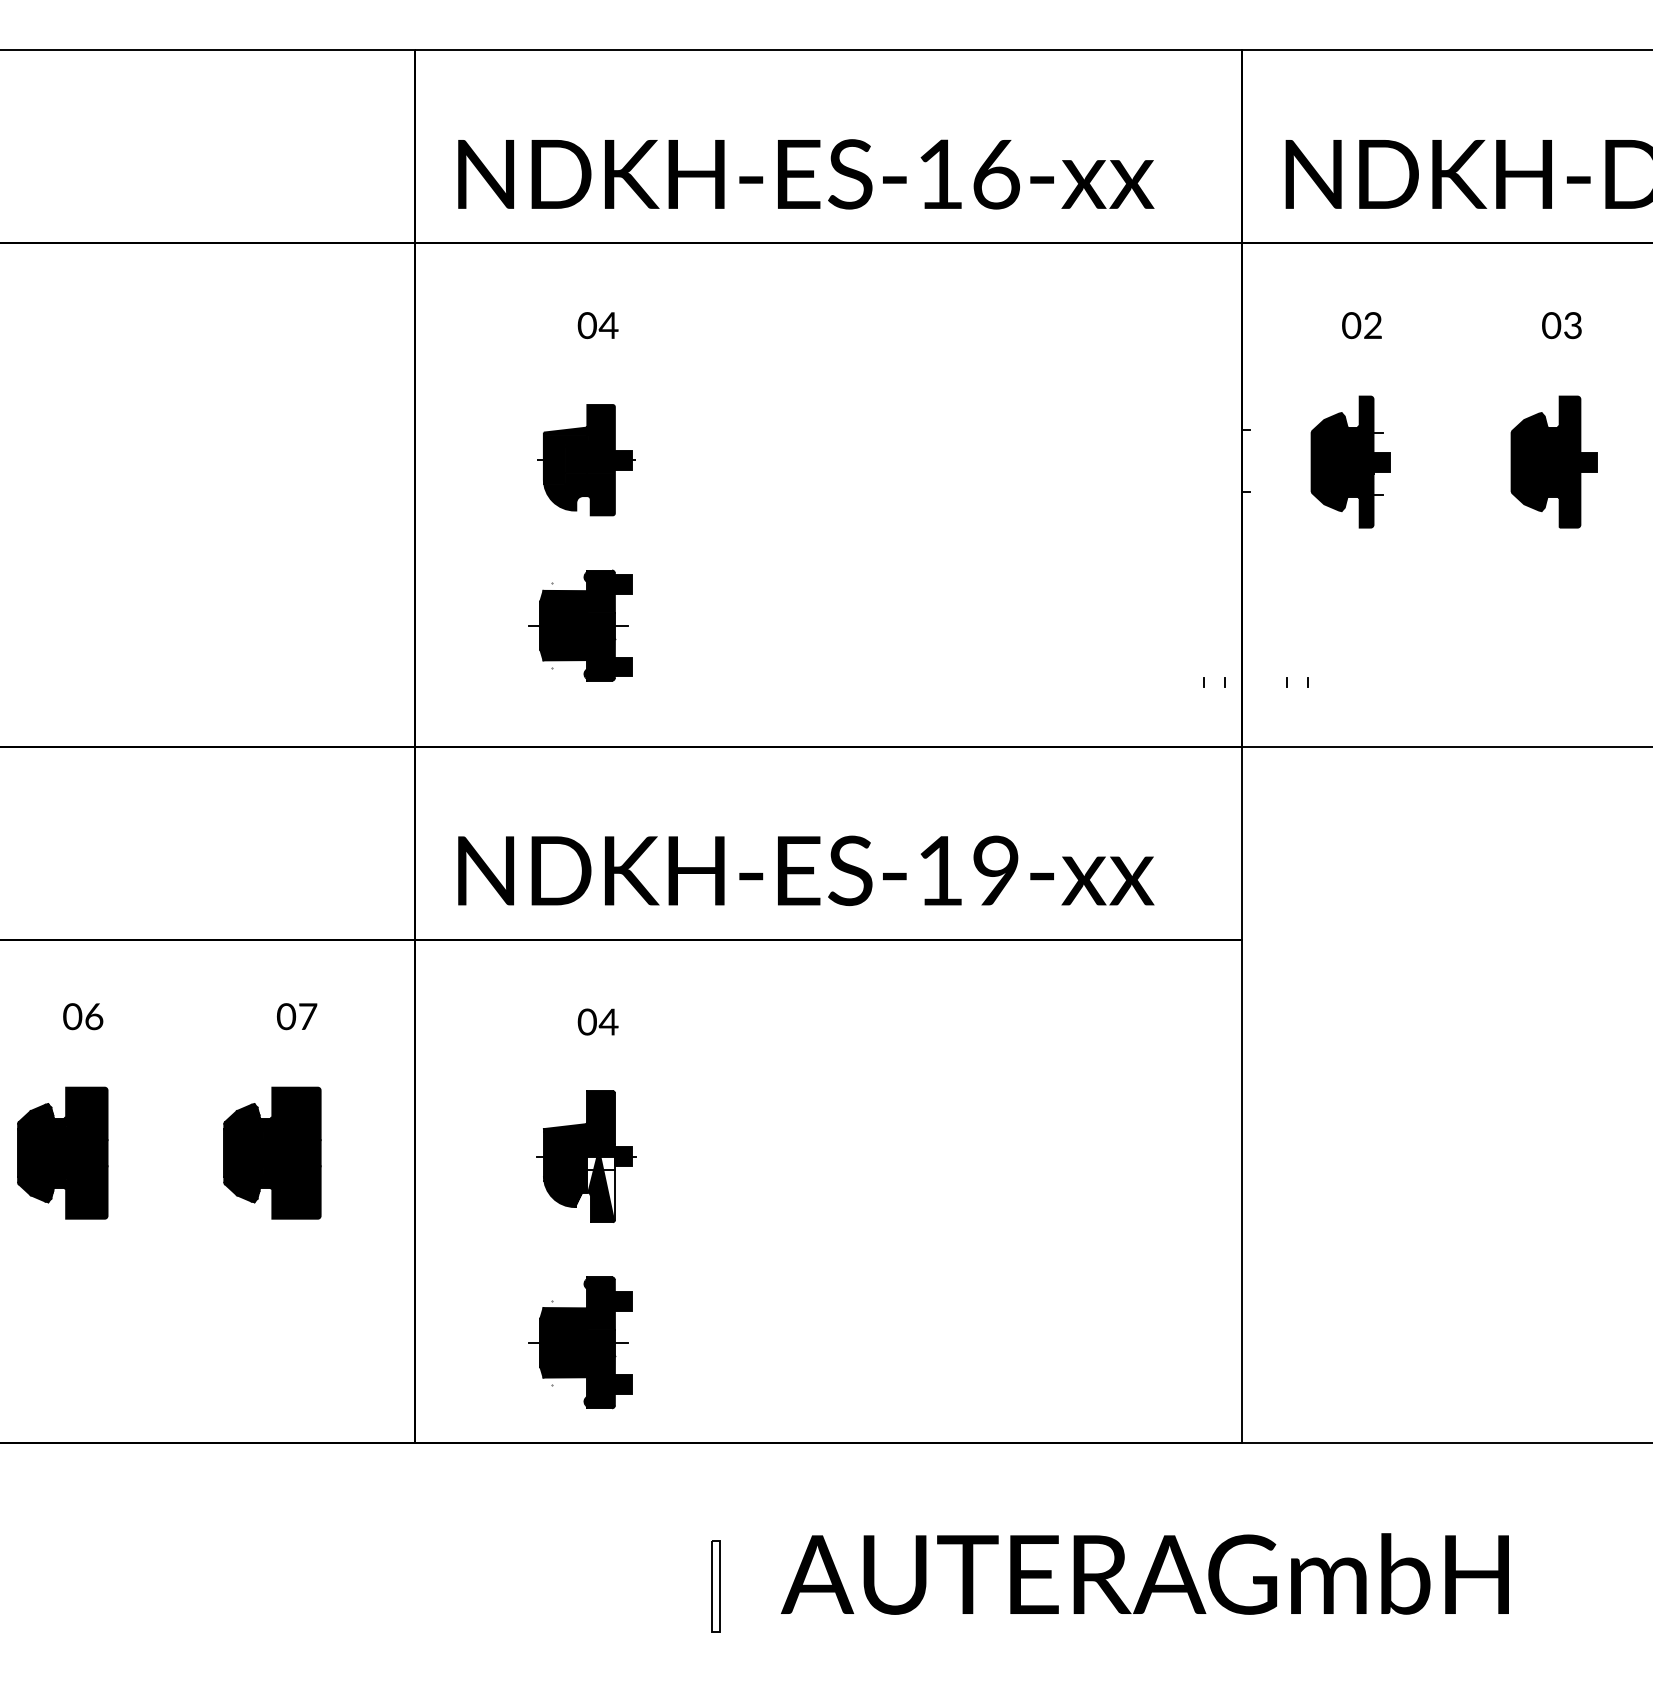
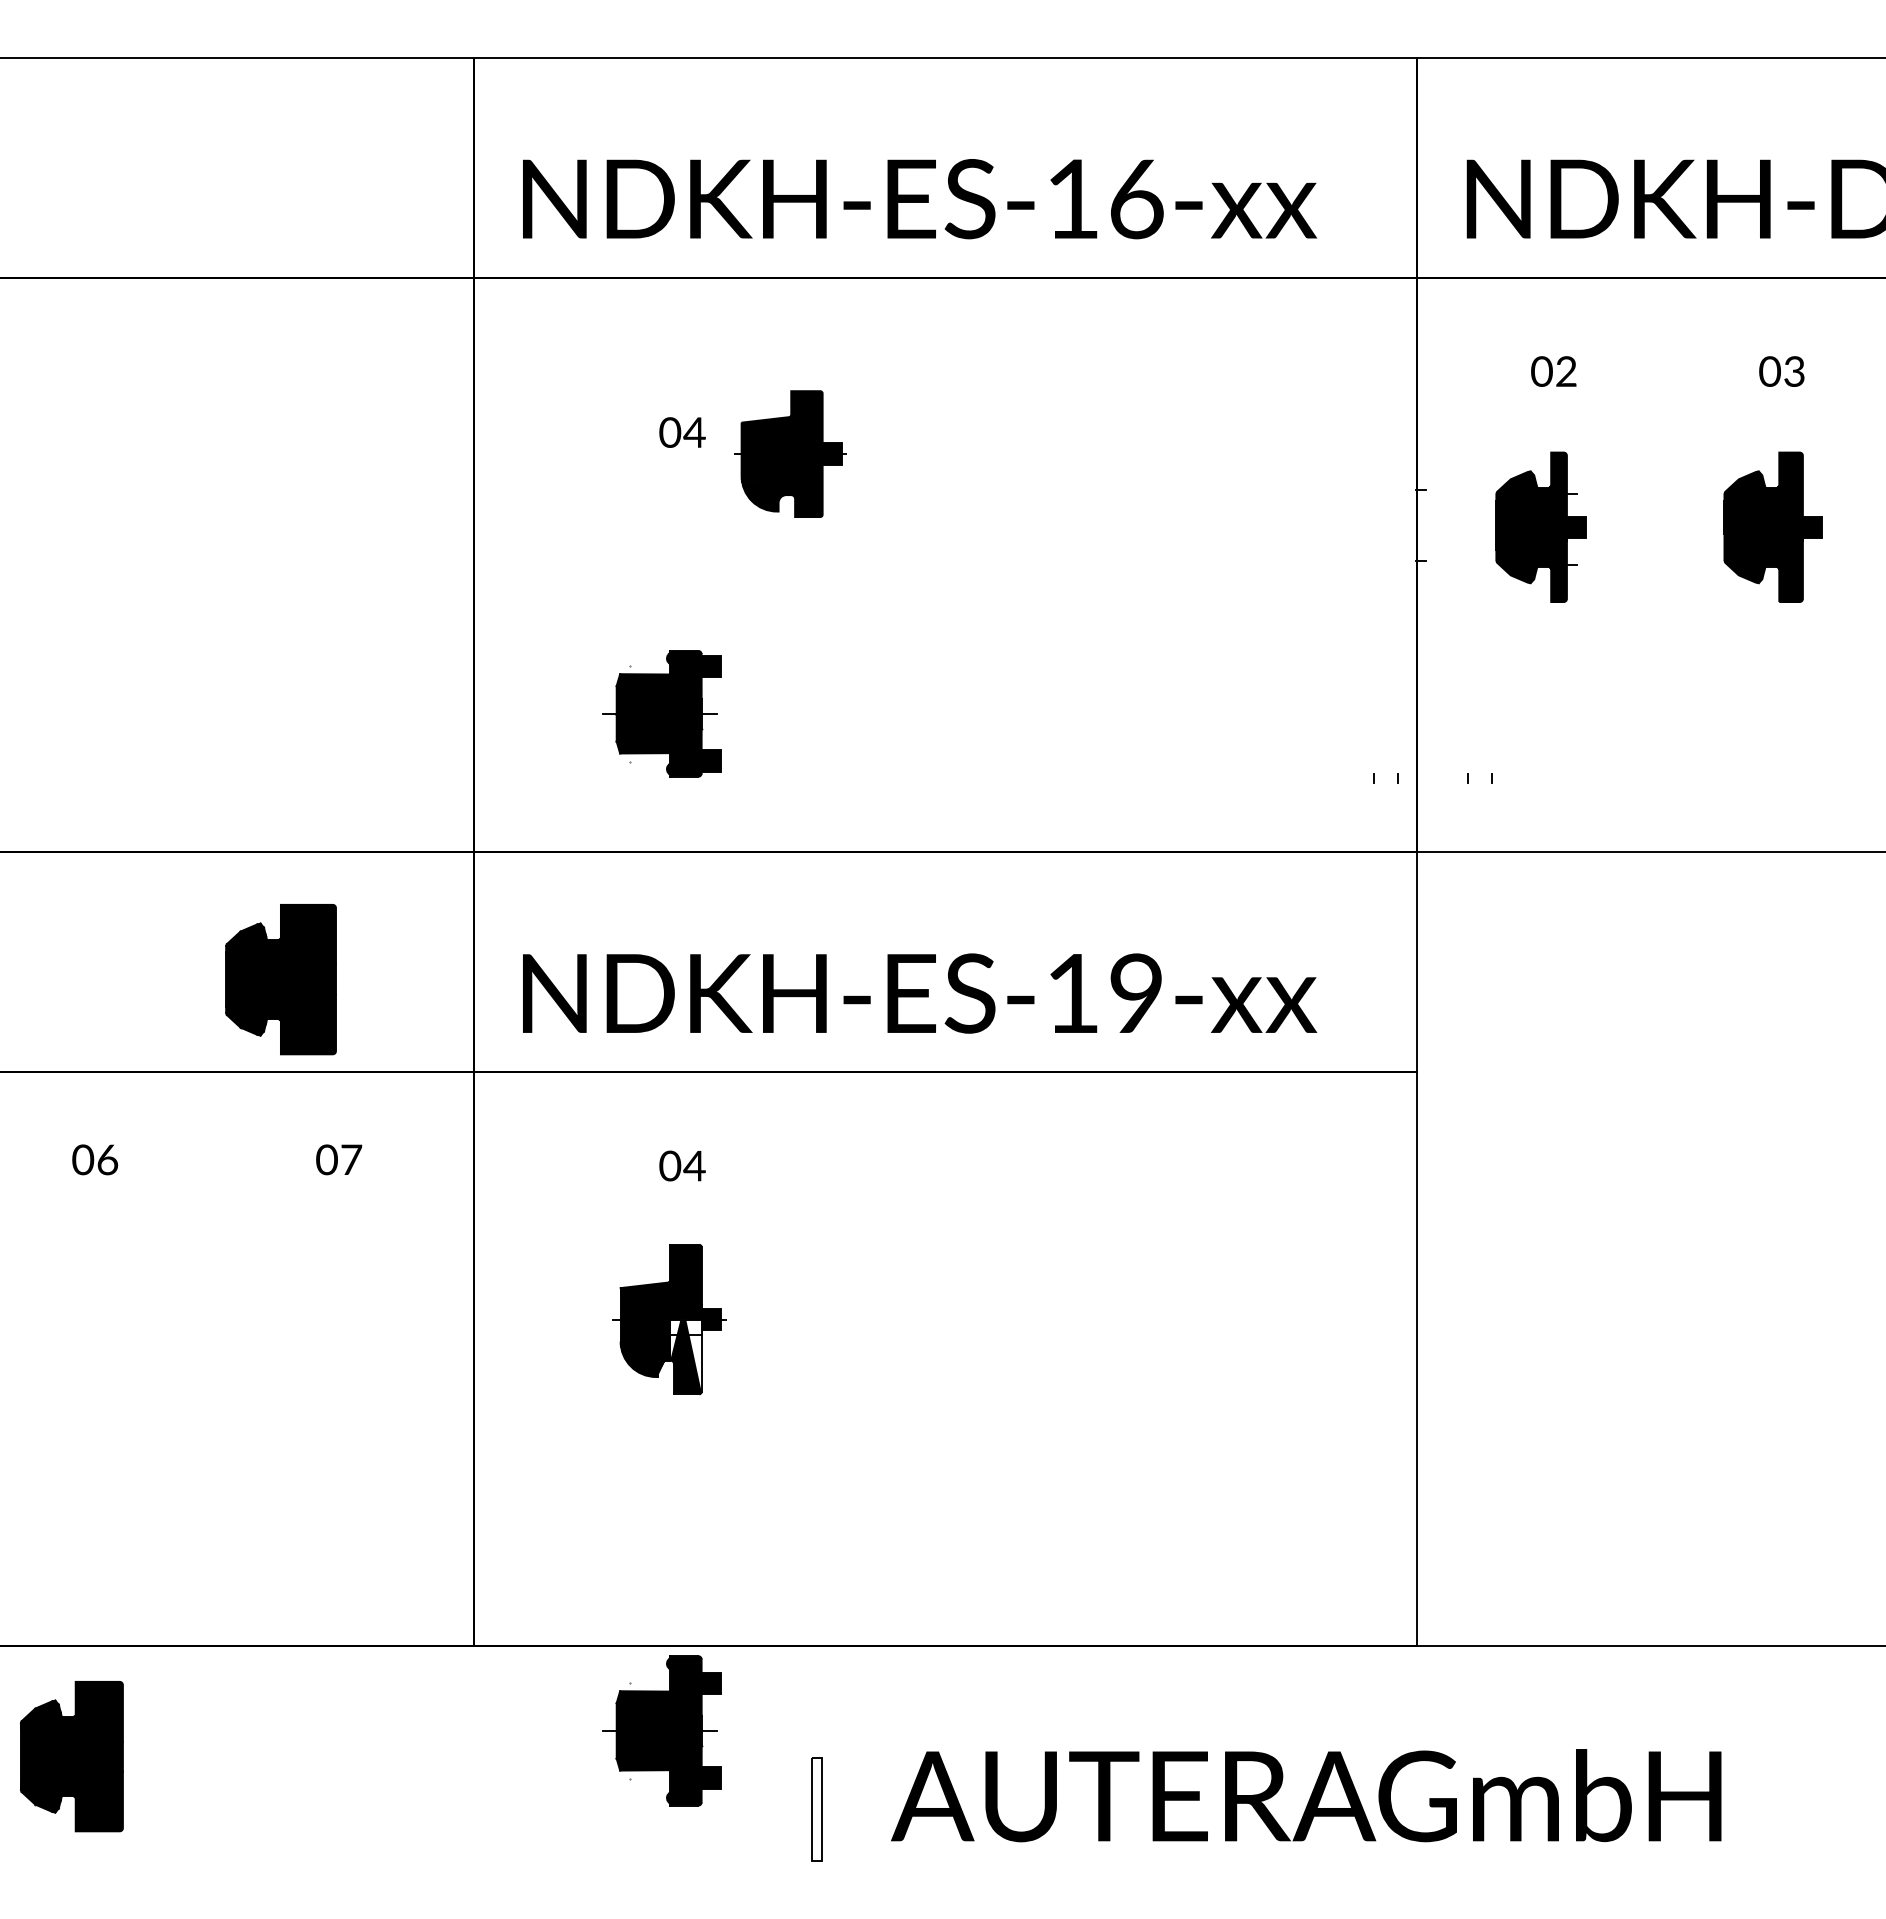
text: (598, 325) -> (682, 432), moved
part: (586, 459) -> (790, 453), moved
part: (62, 1153) -> (71, 1756), moved
part: (271, 1153) -> (280, 979), moved
part: (579, 1342) -> (661, 1730), moved

